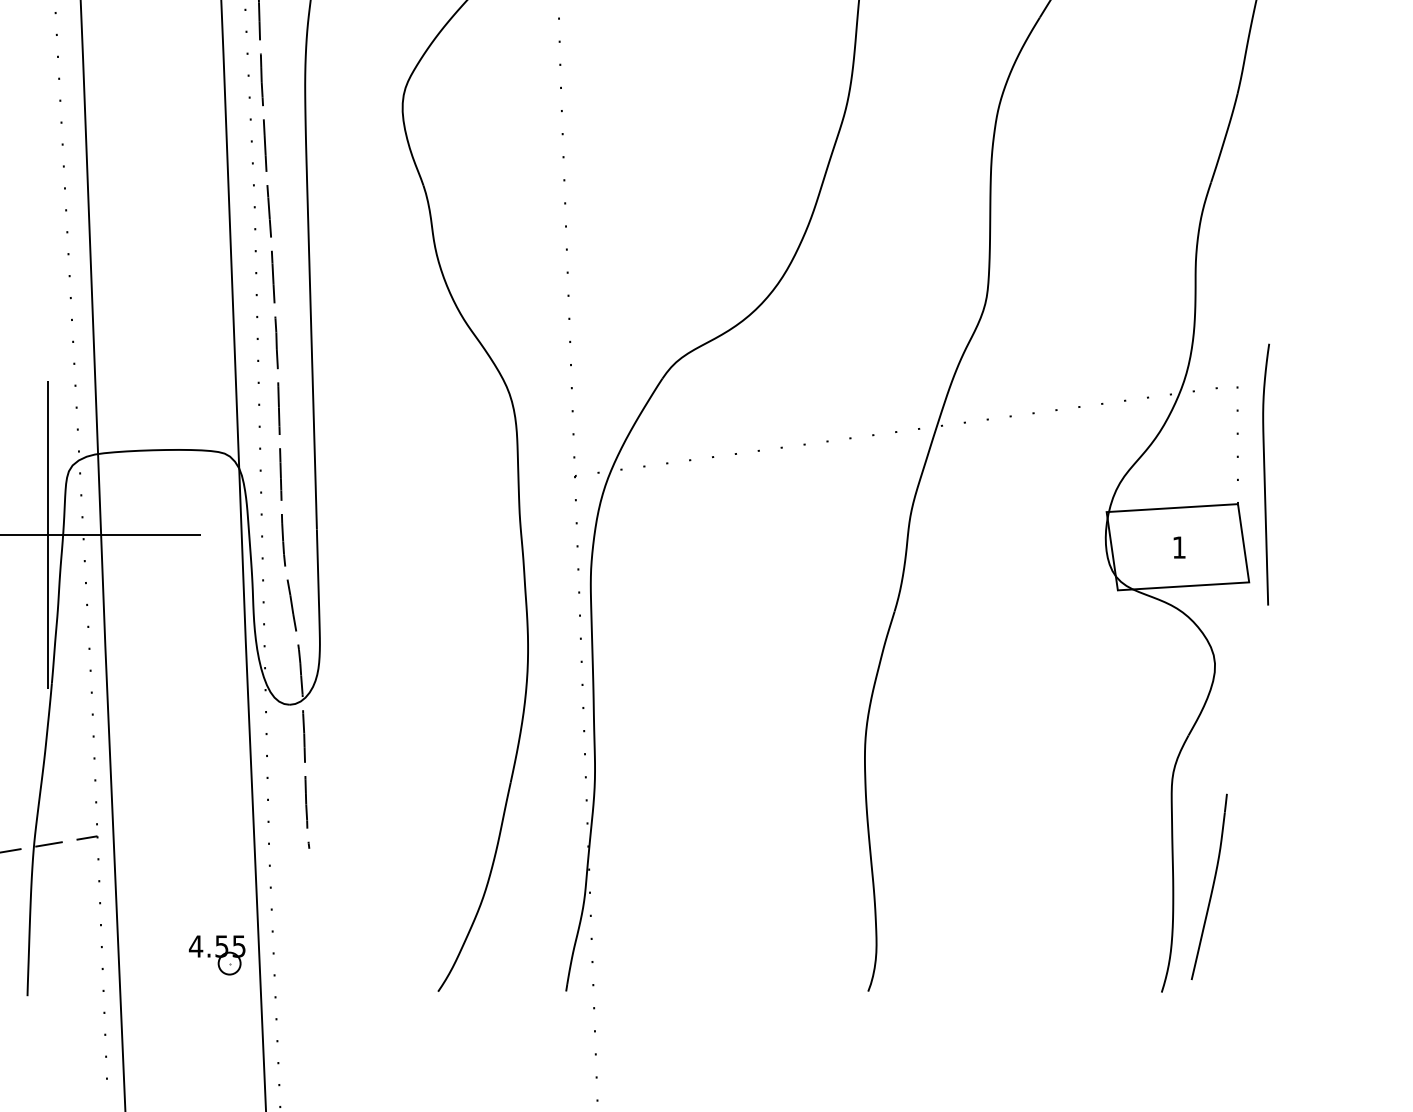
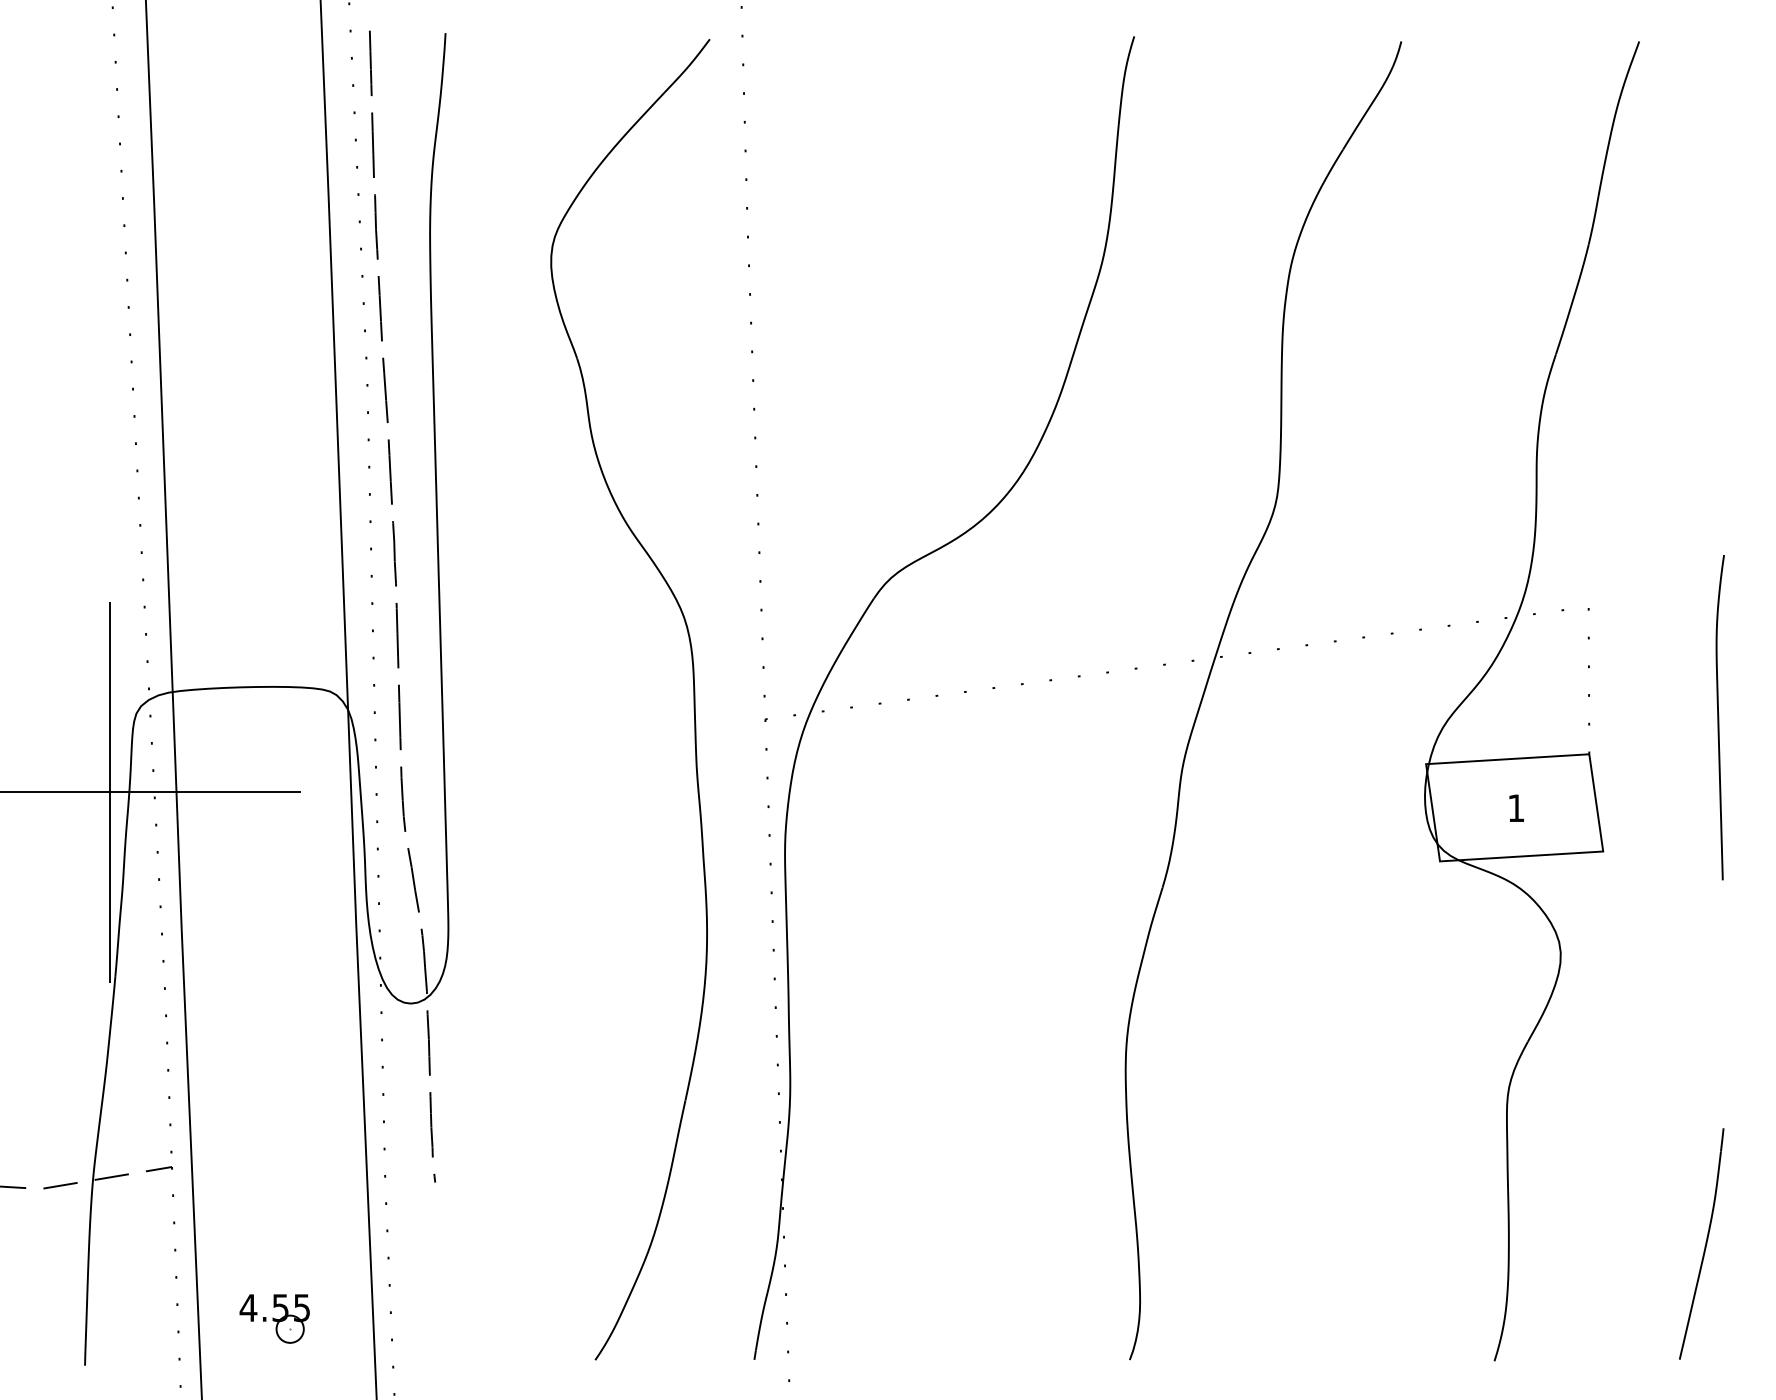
curve: (1265, 474) -> (1719, 717), moved
part: (1209, 886) -> (1701, 1243), moved
part: (217, 954) -> (274, 1318), moved

